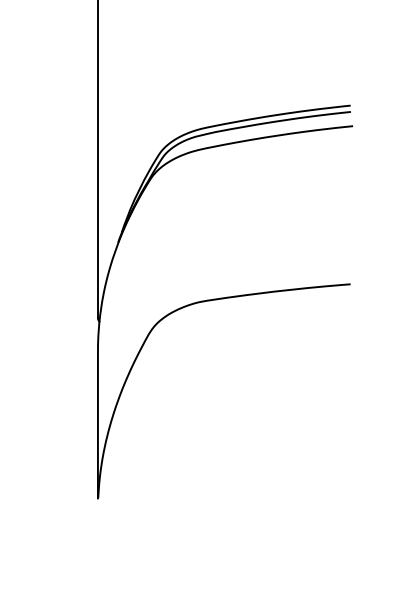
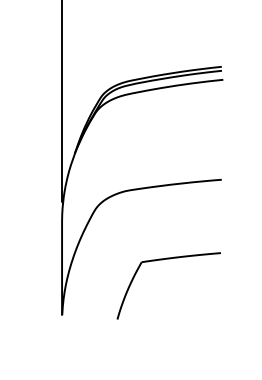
part: (256, 412) -> (162, 260), added

